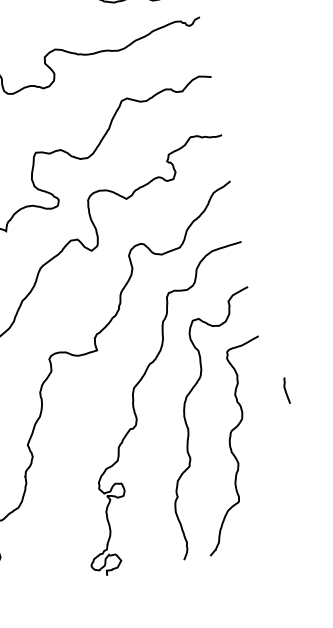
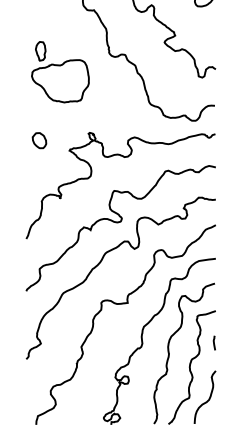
curve: (284, 390) -> (213, 342), moved
curve: (274, 496) -> (208, 398), added

